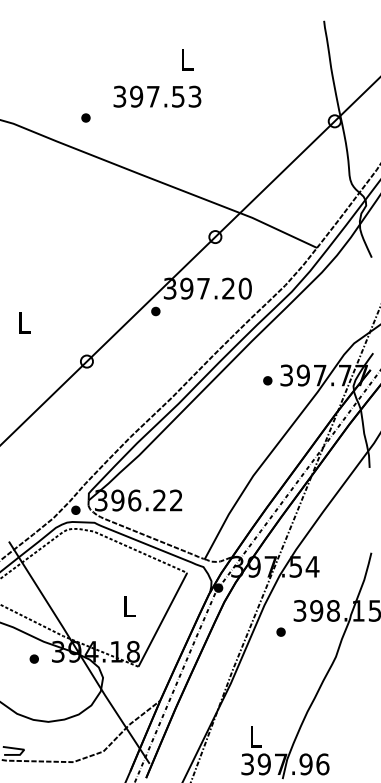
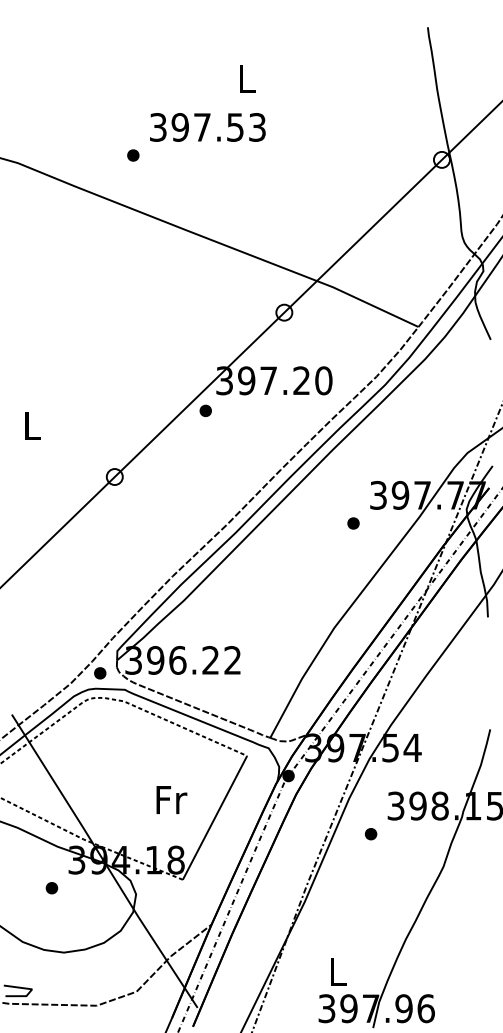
part: (85, 117) -> (132, 154), moved
part: (267, 380) -> (353, 523), moved
text: (129, 605) -> (170, 798), L -> Fr
part: (33, 658) -> (50, 887), moved

